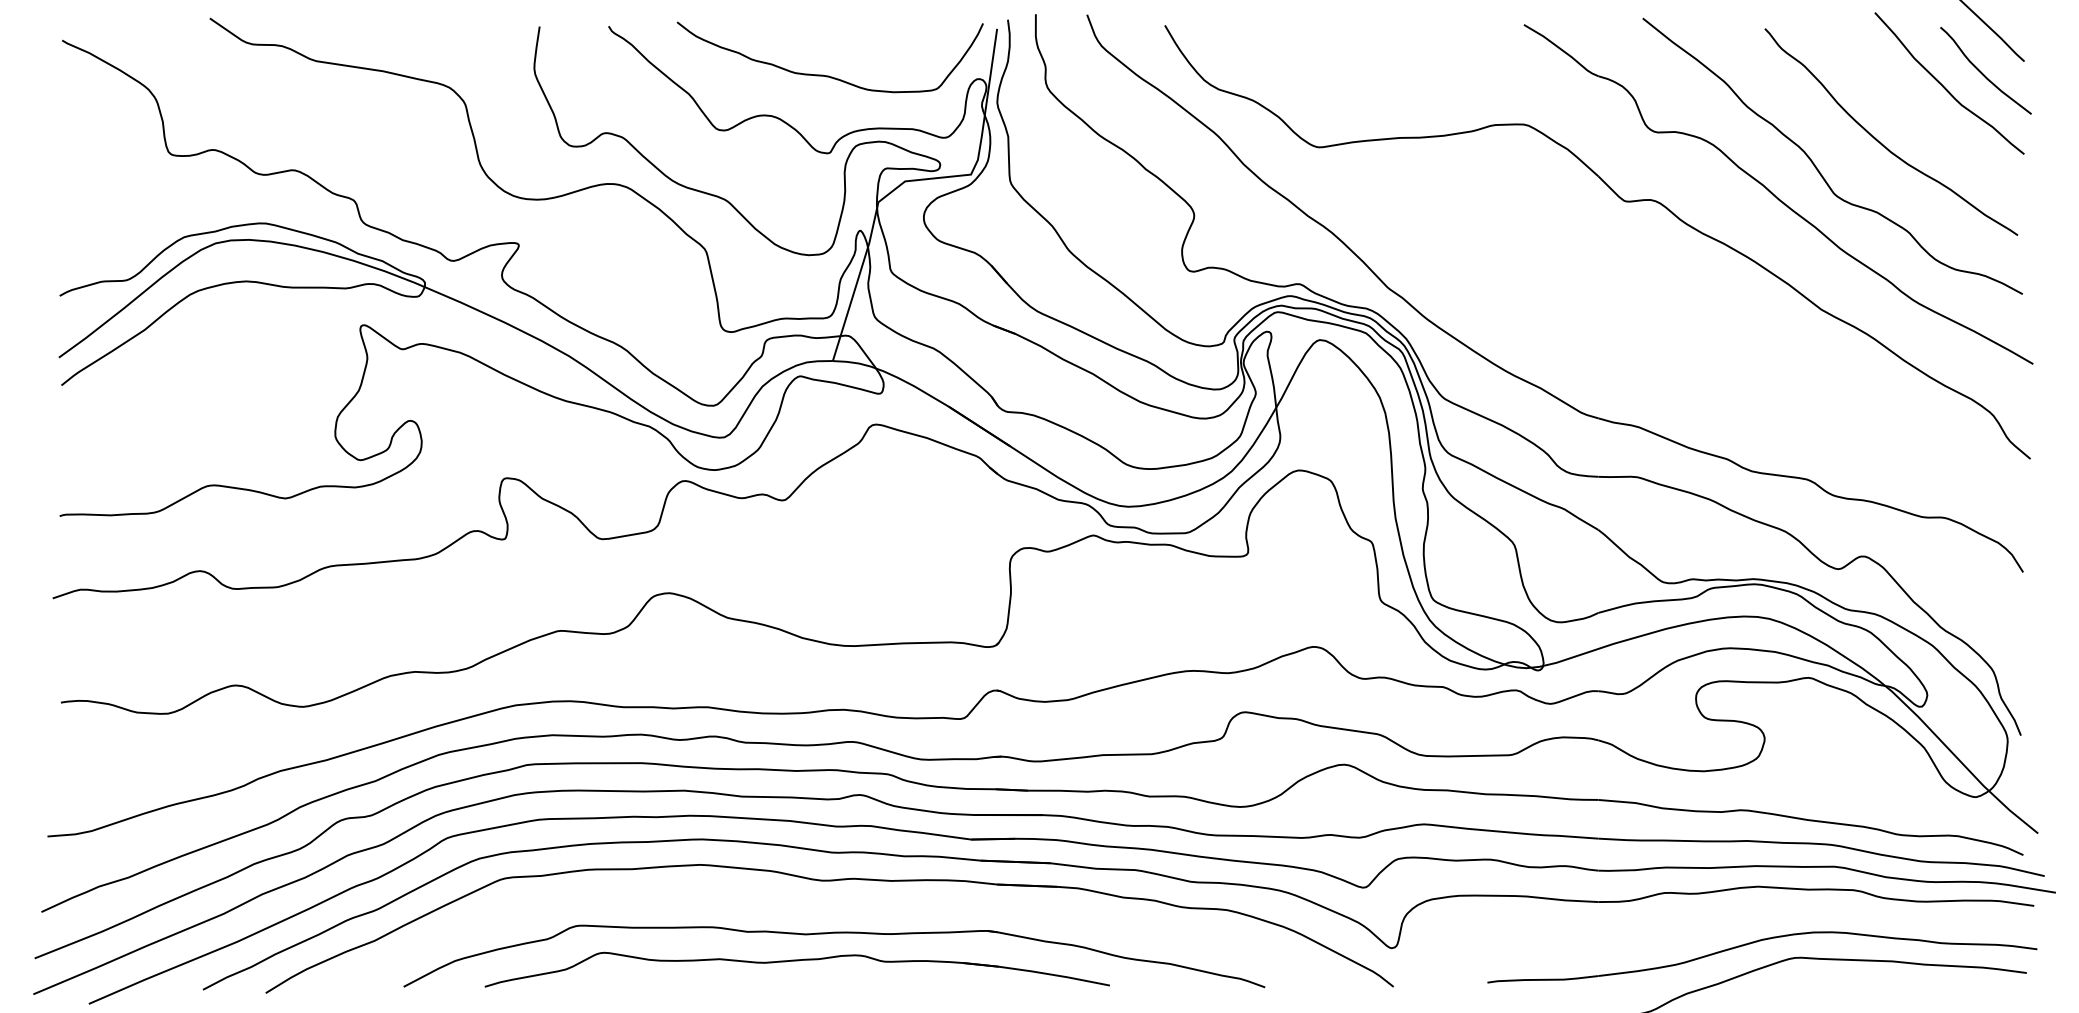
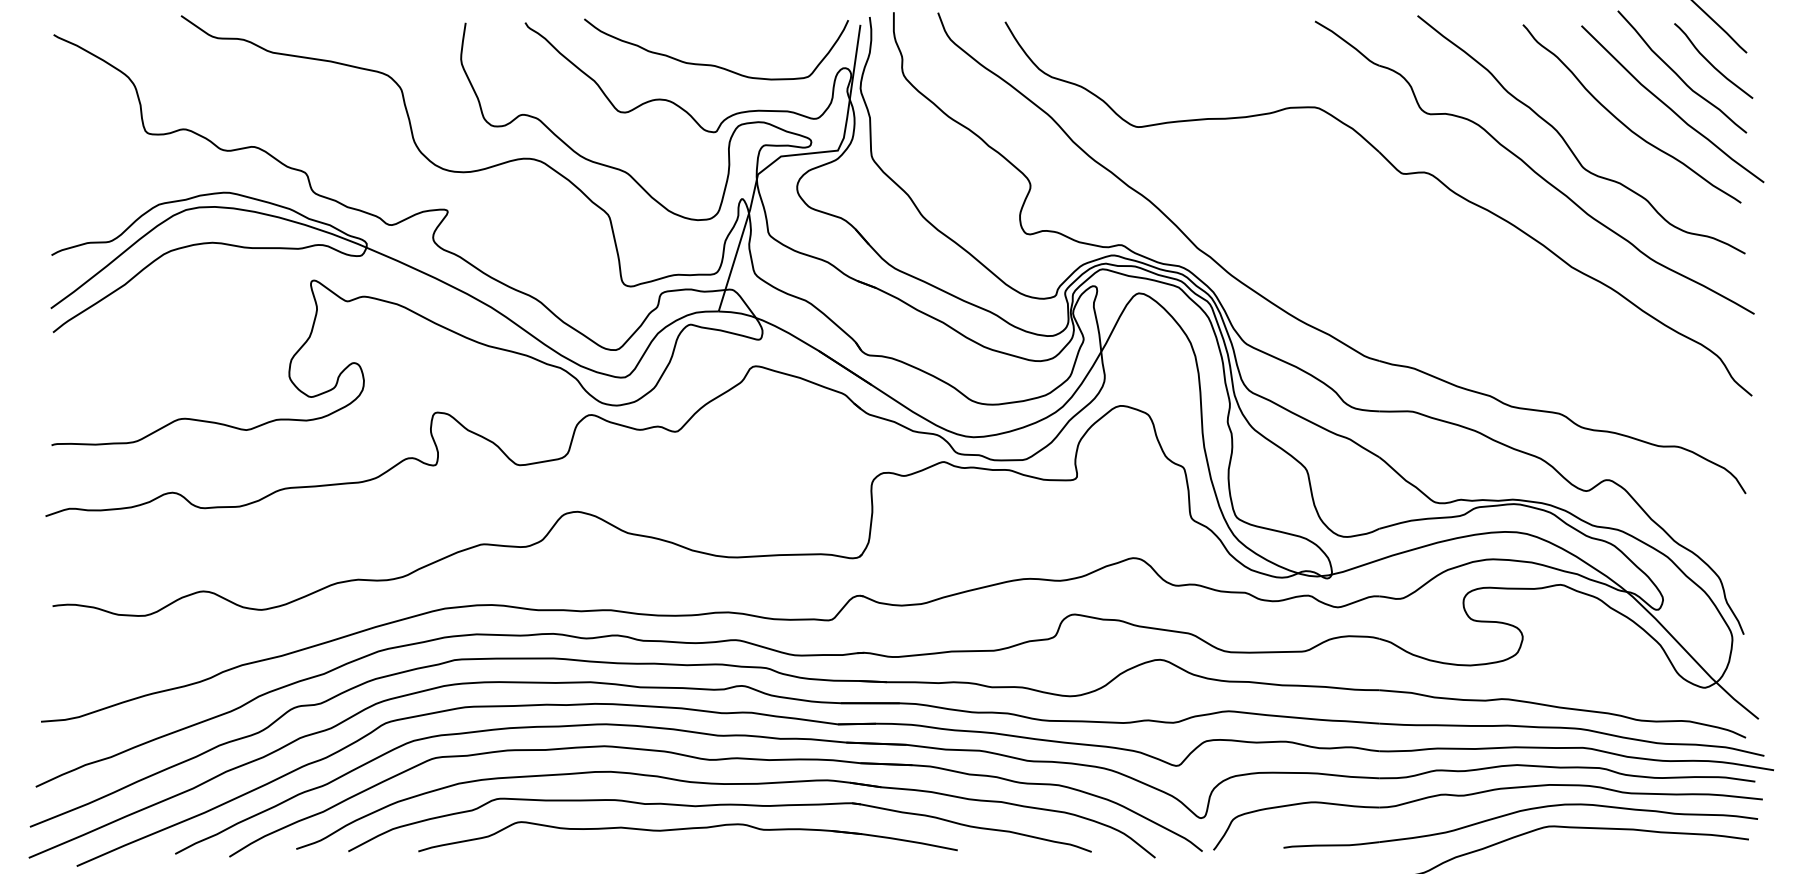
curve: (1934, 123) -> (1669, 106), added
part: (840, 909) -> (725, 784), added
part: (1716, 919) -> (1481, 793), added

